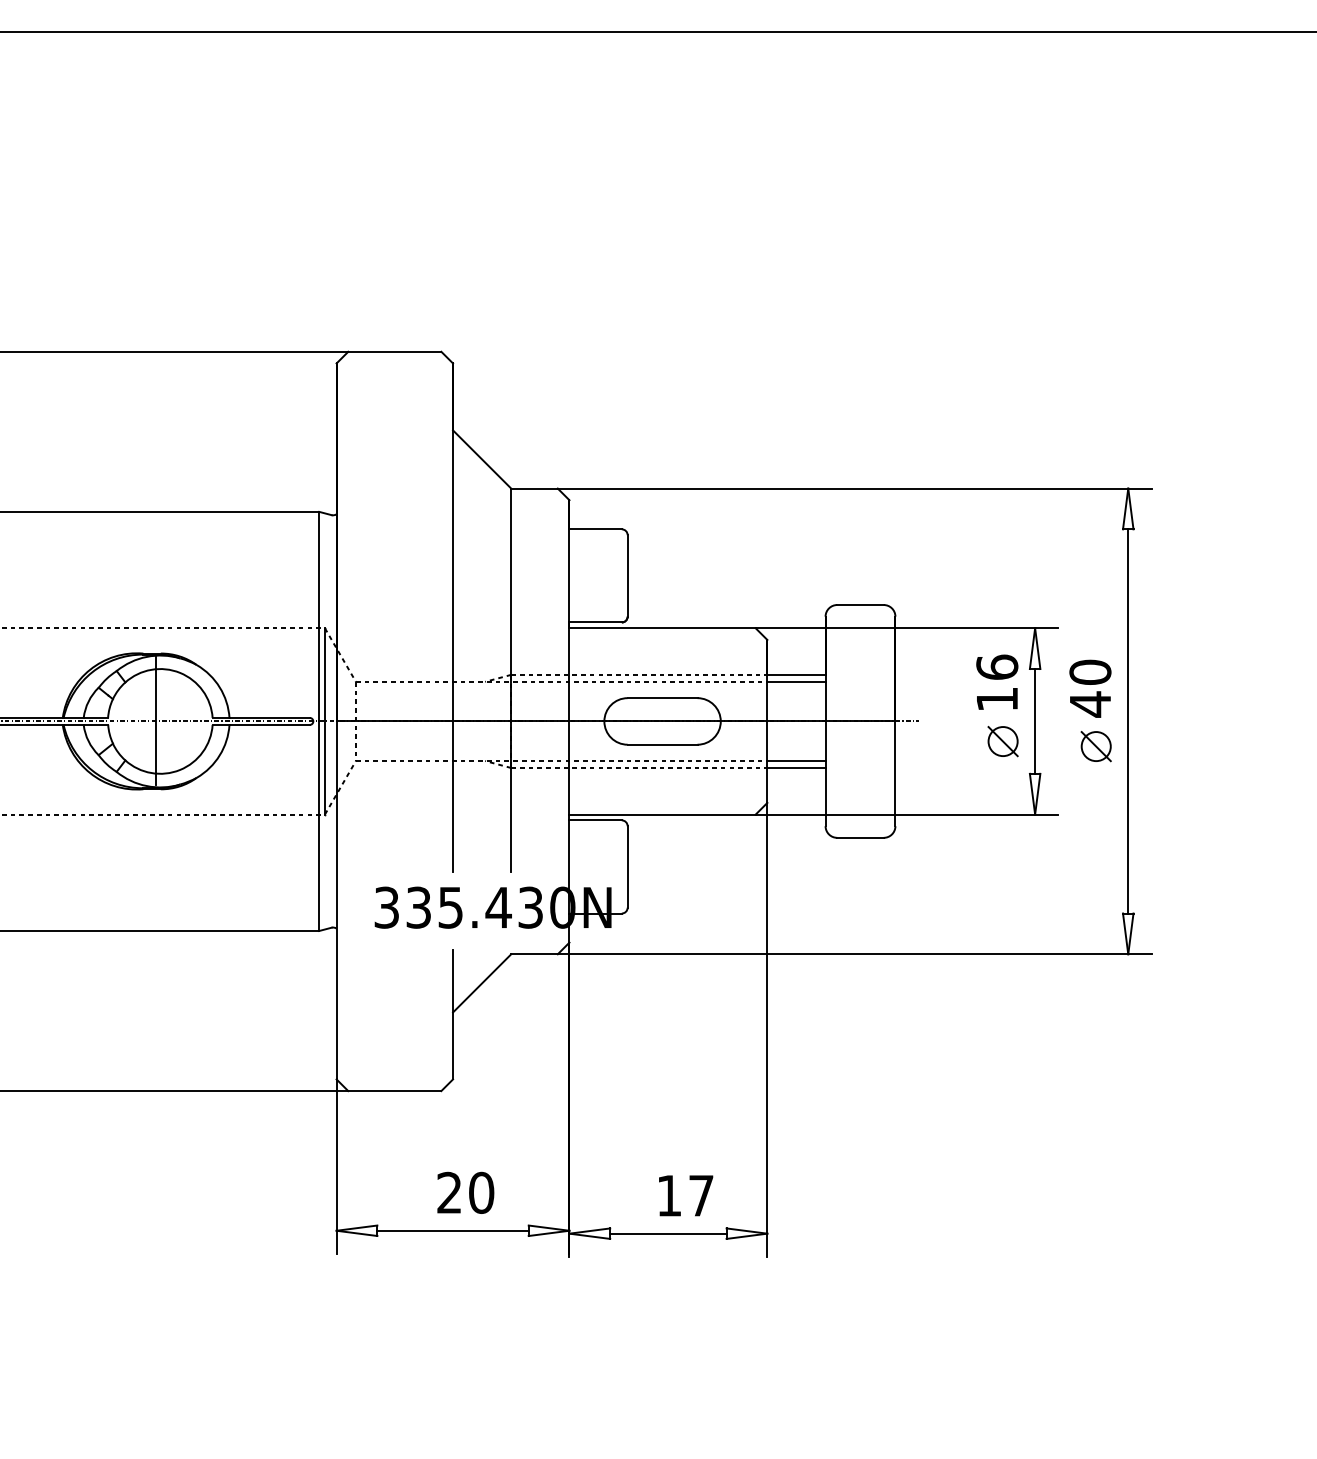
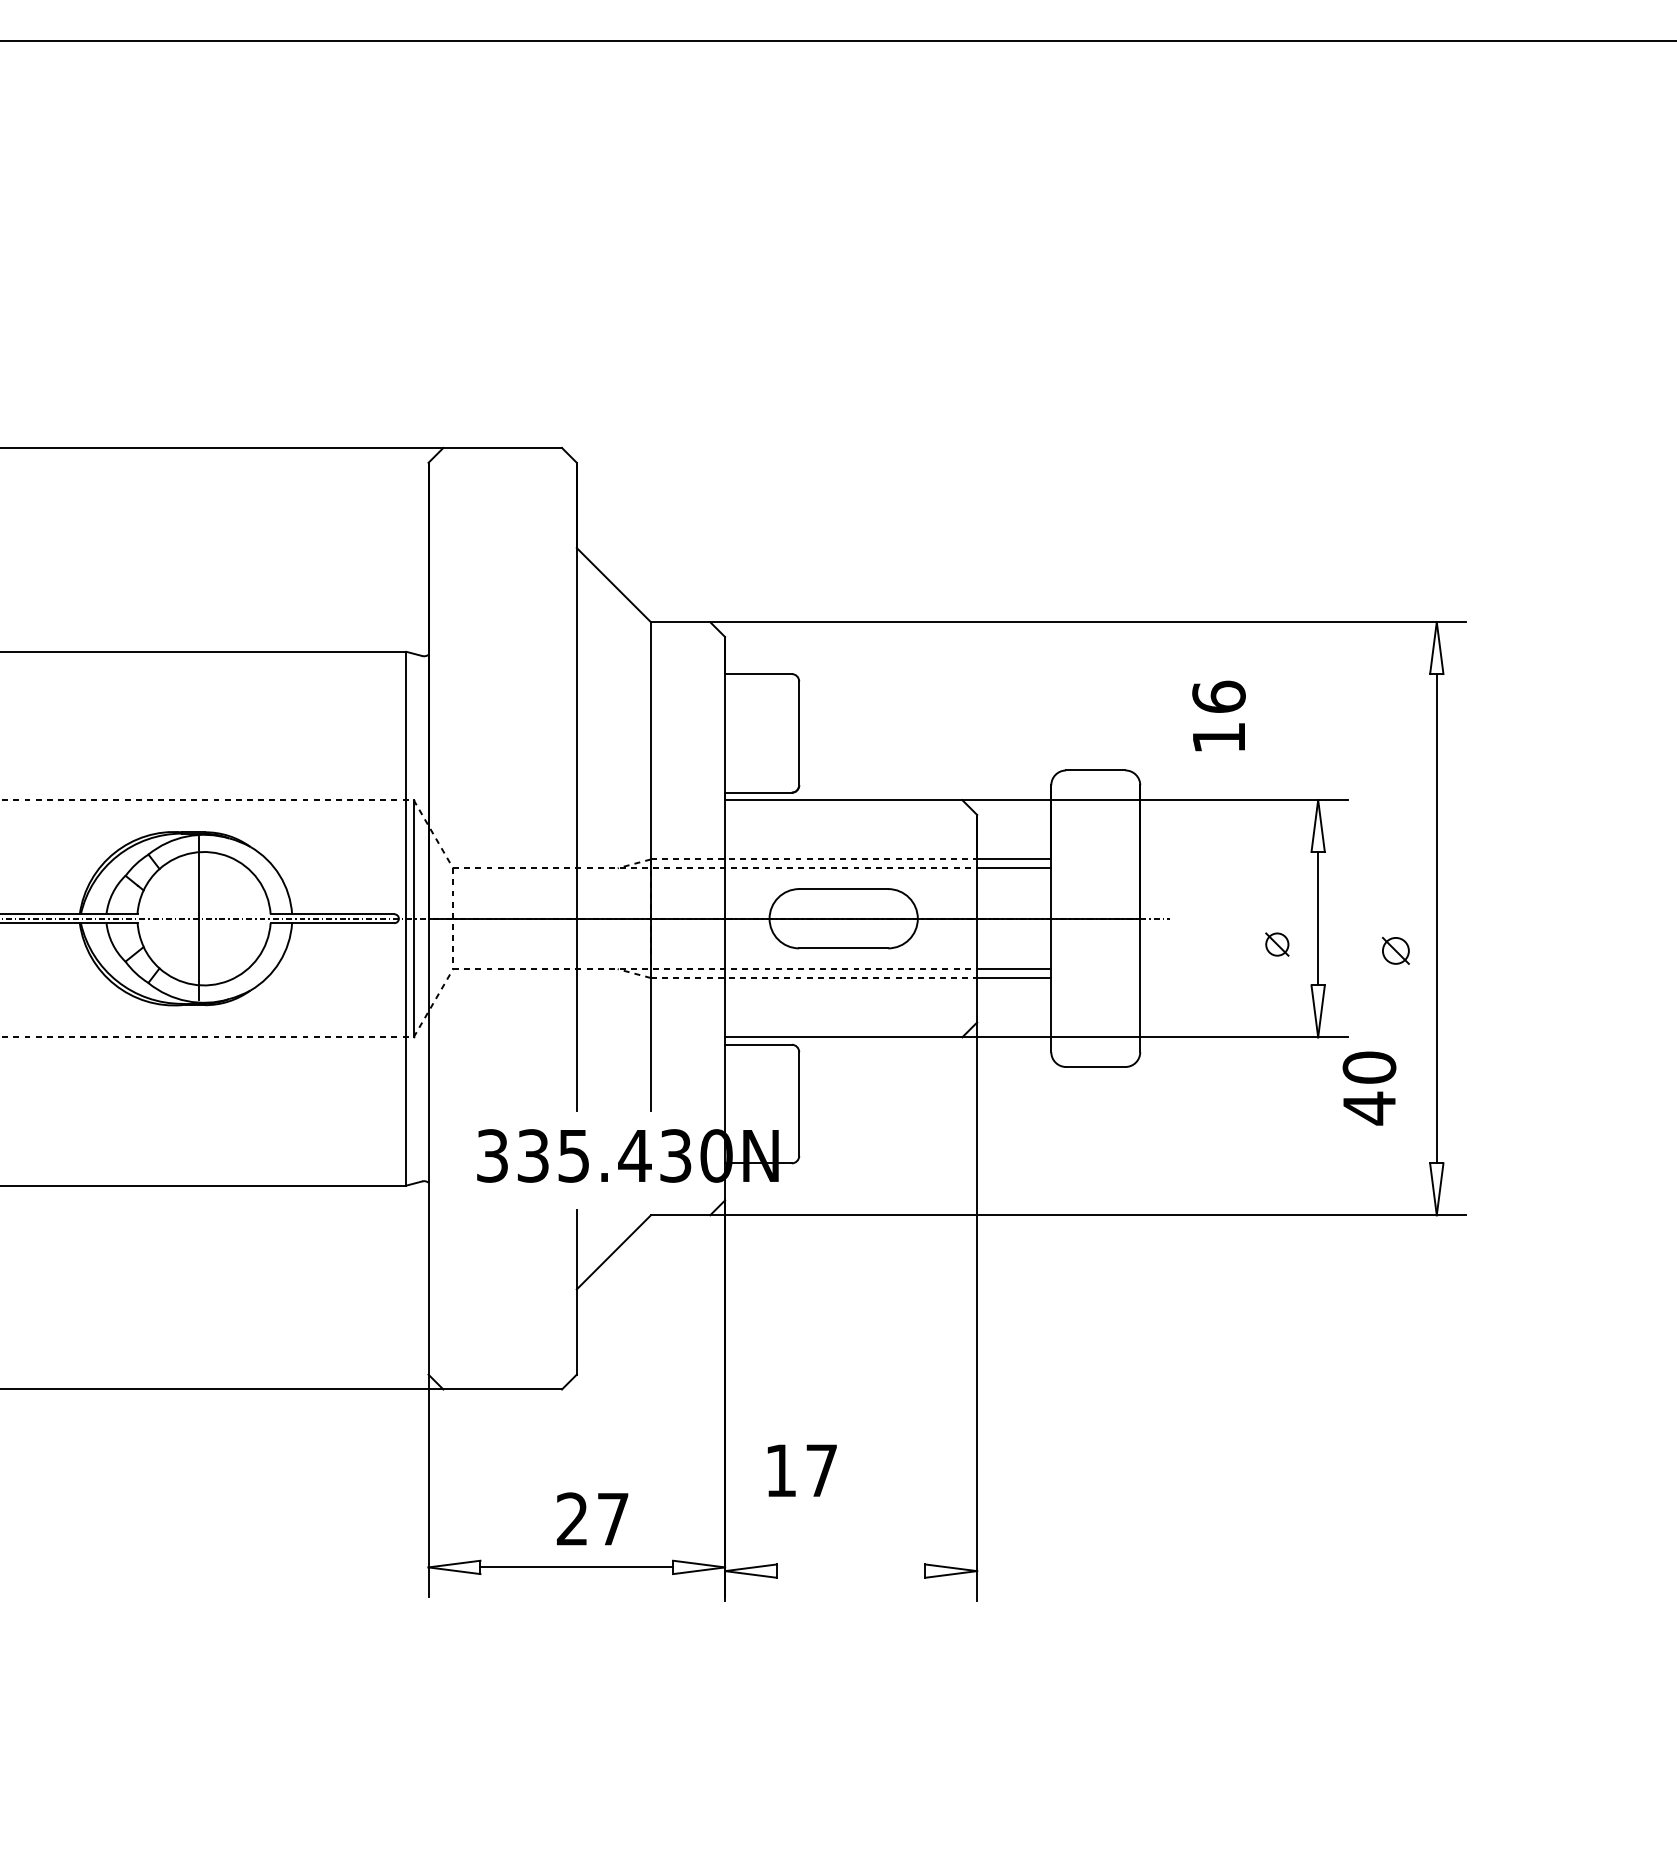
text: (997, 681) -> (1219, 715), moved
text: (1090, 688) -> (1369, 1088), moved
part: (1002, 741) -> (1276, 944), size x0.6
part: (1095, 746) -> (1395, 950), size x0.7
text: (481, 1192) -> (613, 1518), 20 -> 27
text: (686, 1195) -> (802, 1470), moved
line: (668, 1233) -> (851, 1570), removed

